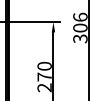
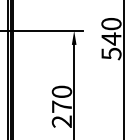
text: (80, 27) -> (111, 38), 306 -> 540

